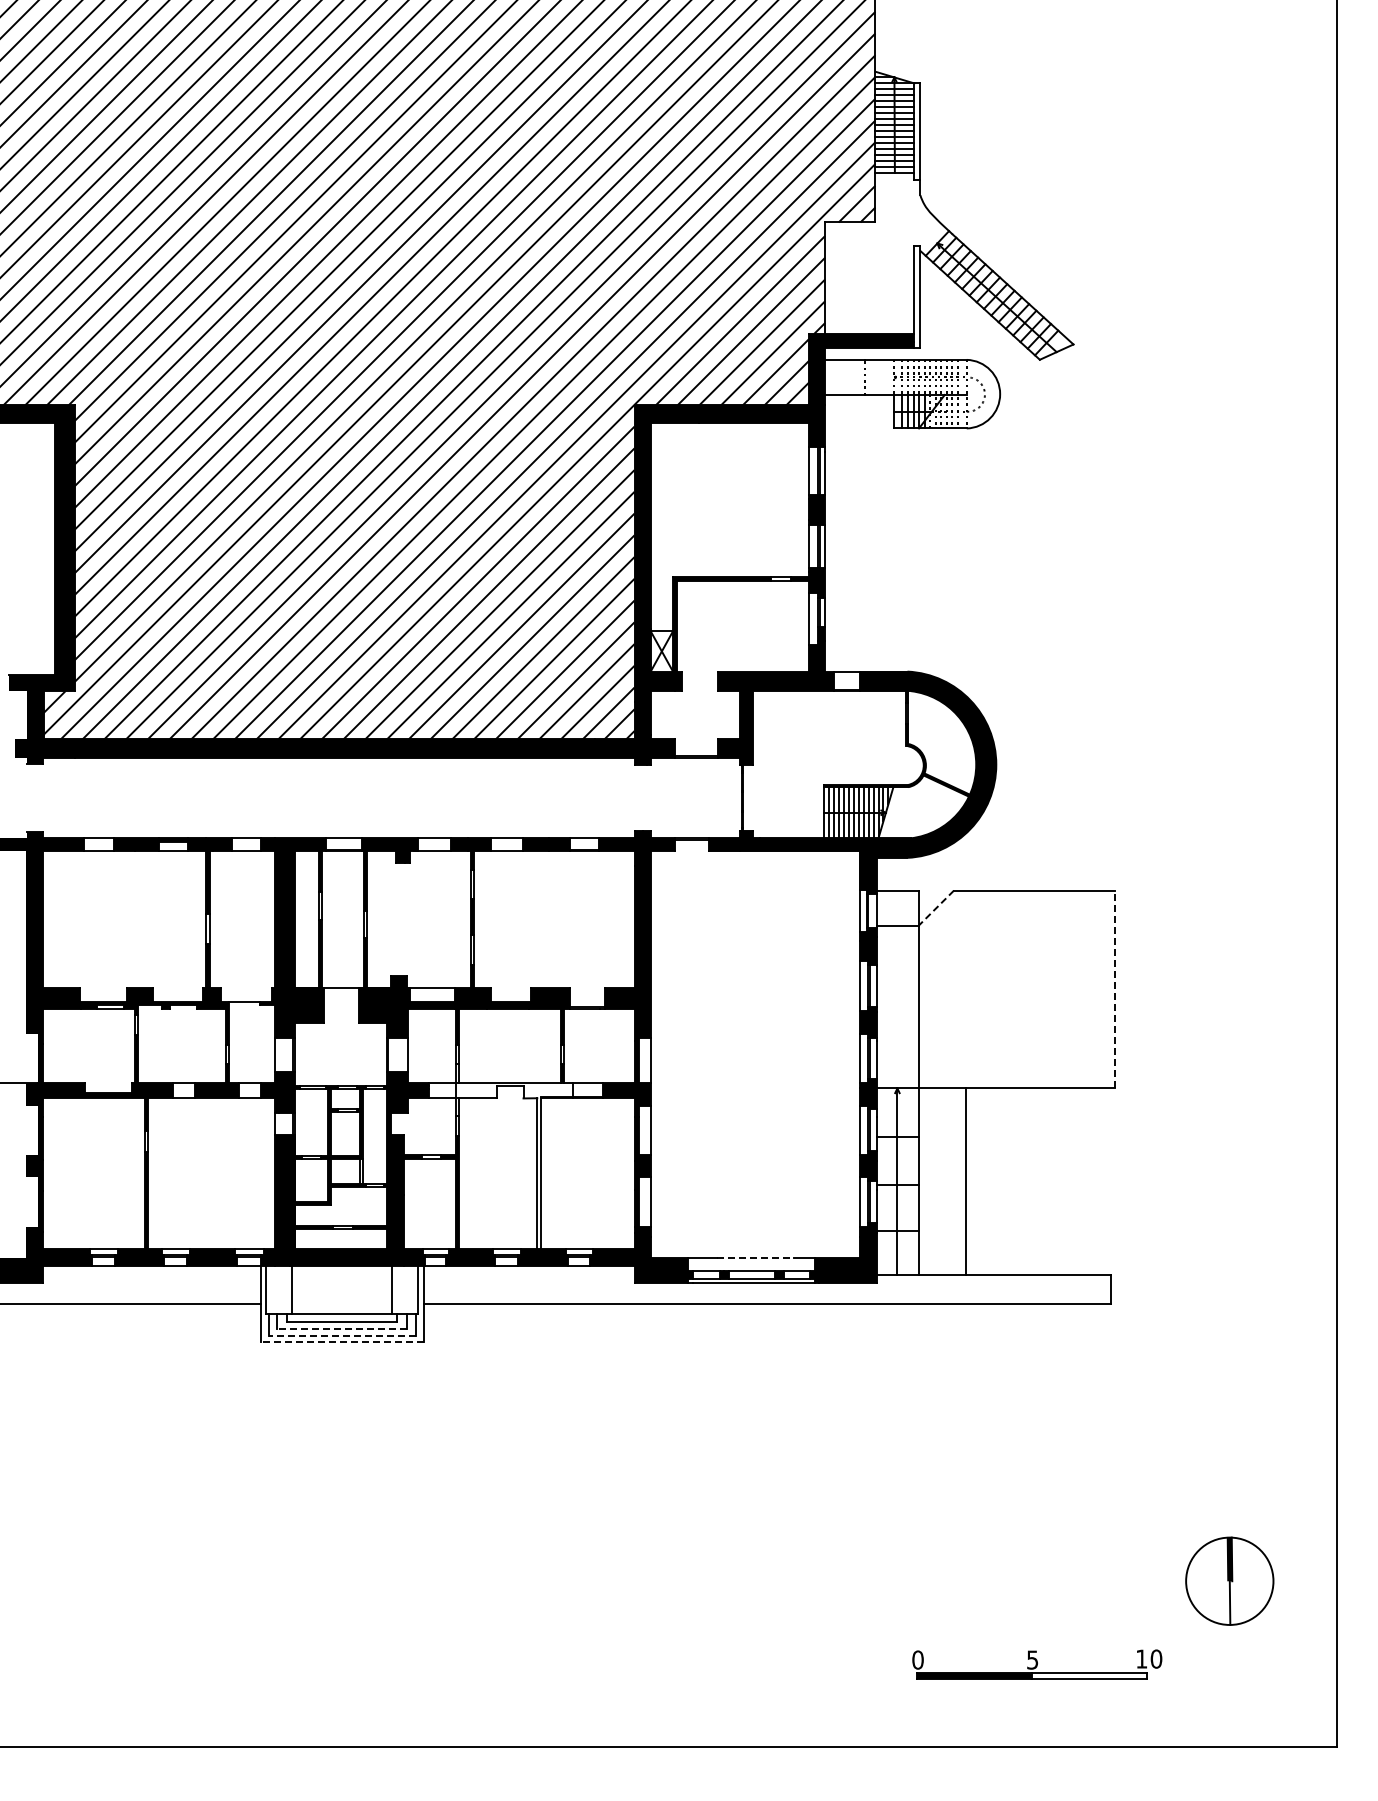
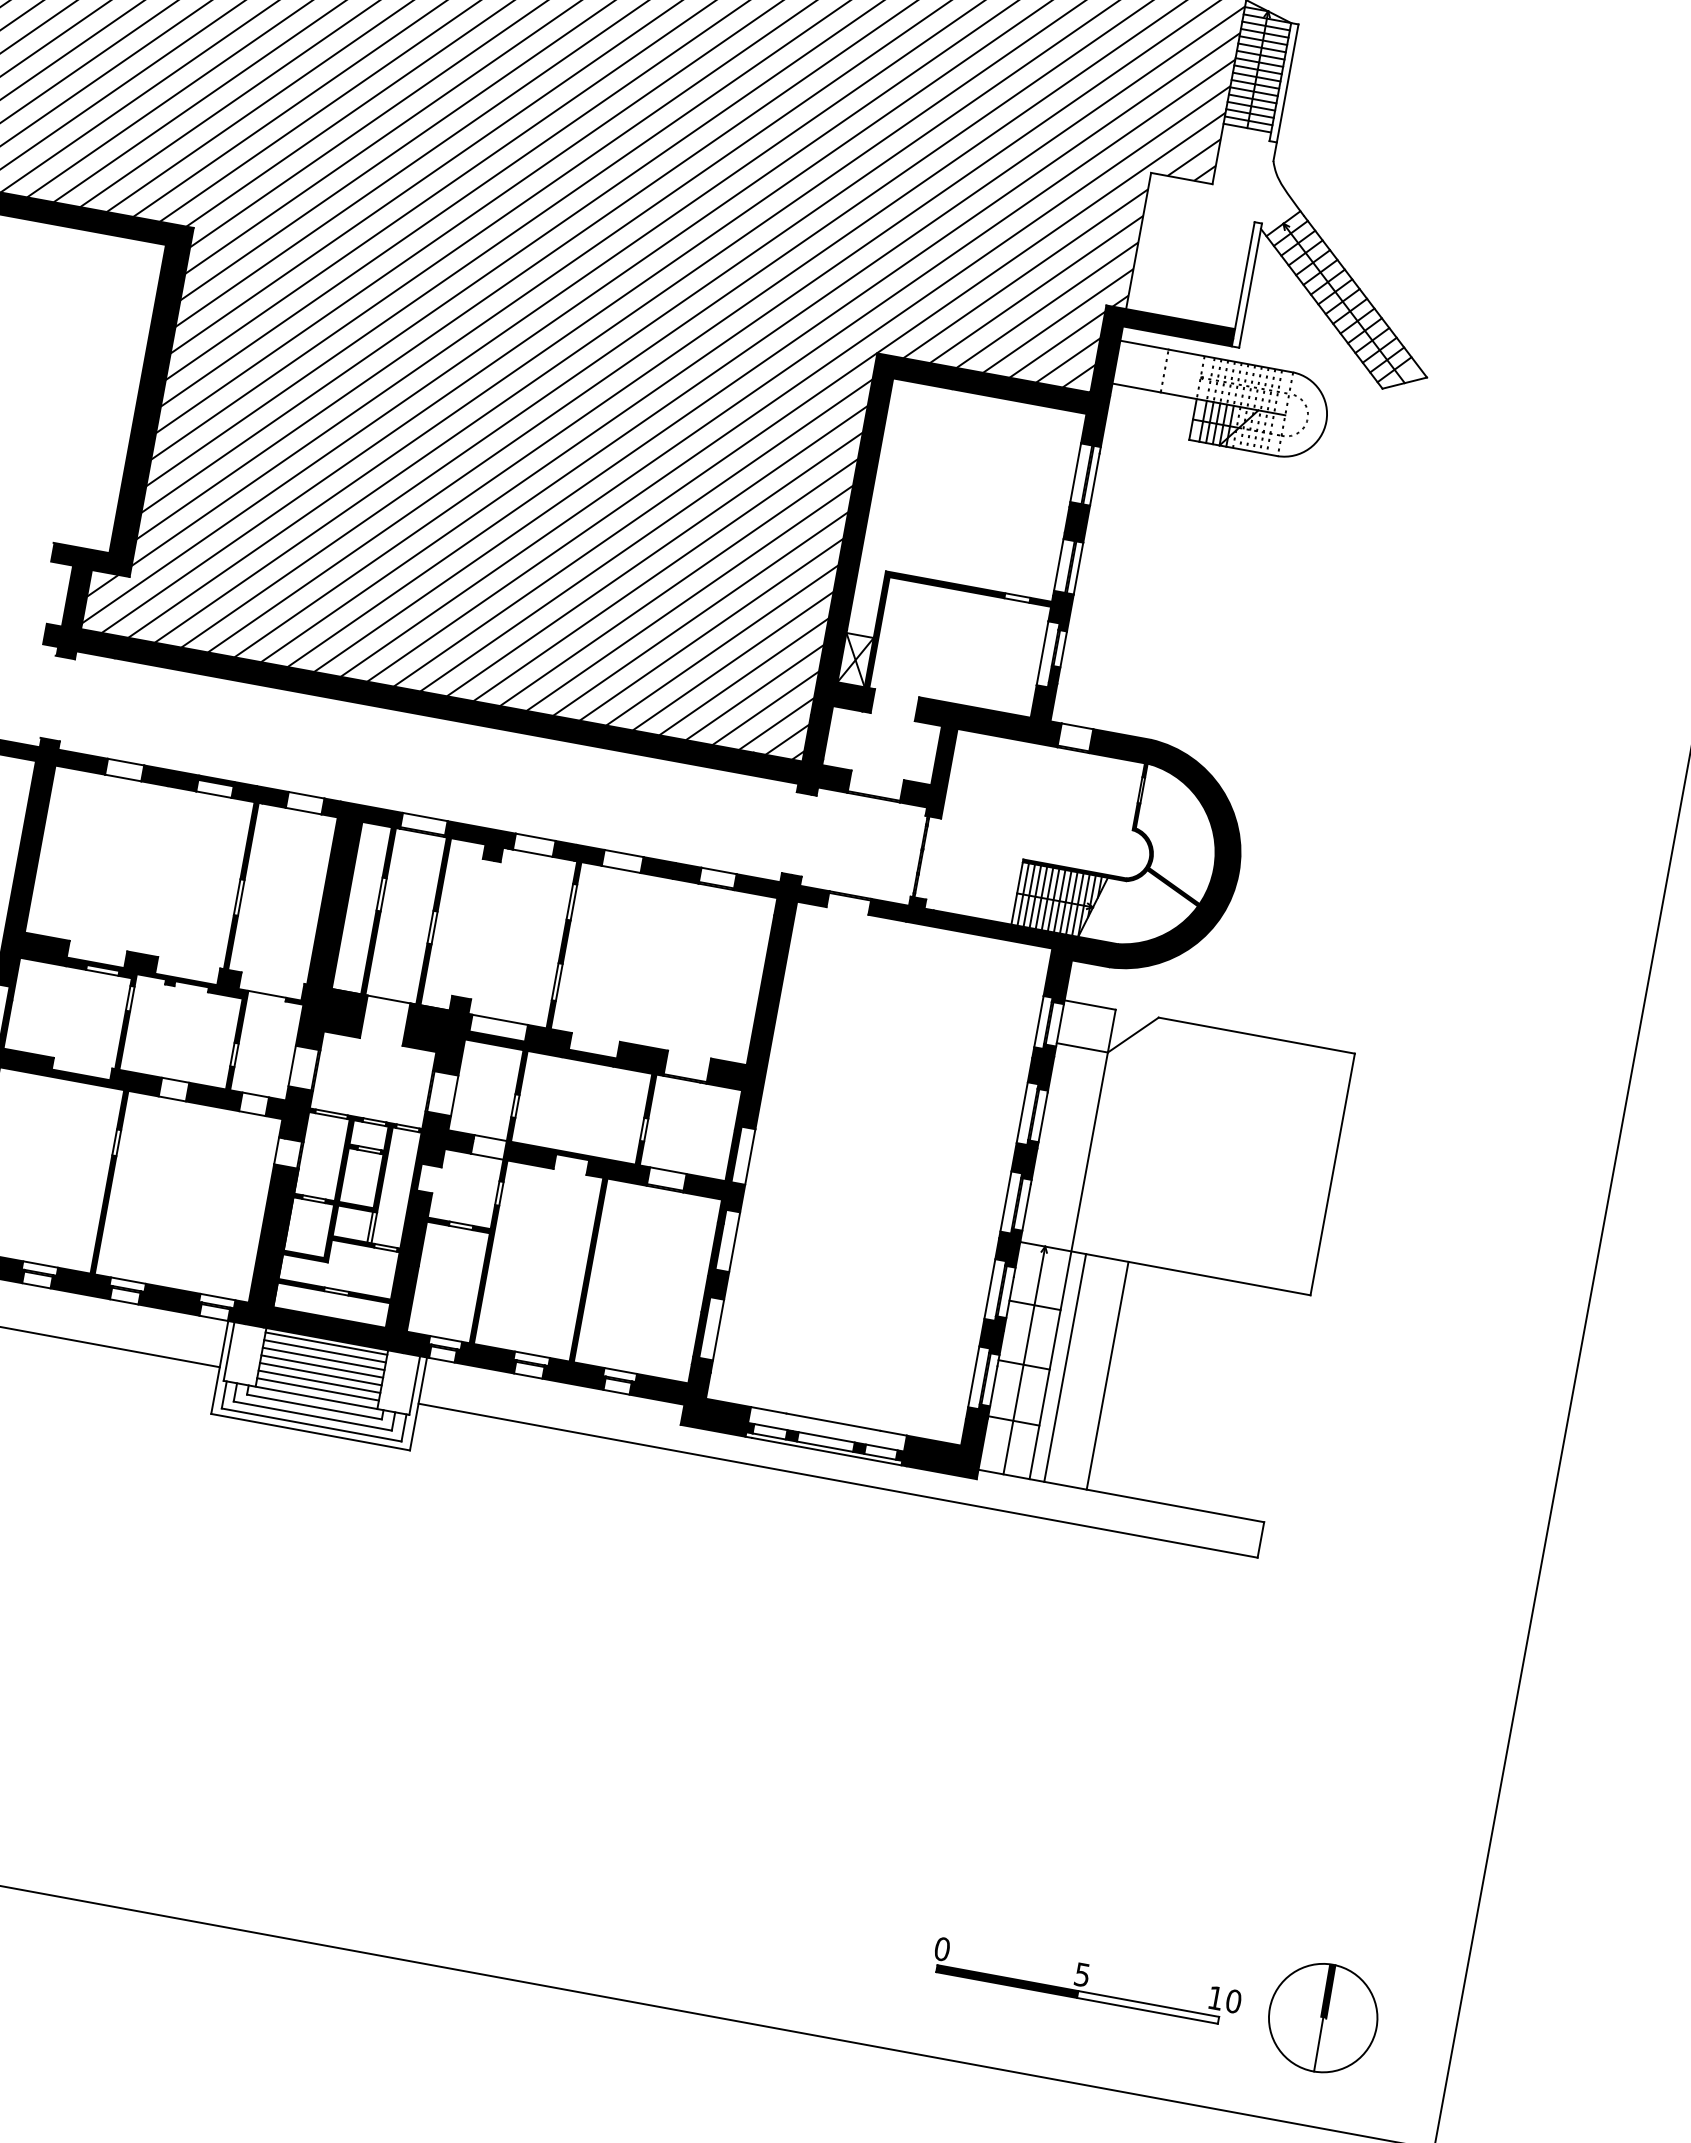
line: (936, 908) -> (1133, 1035), dashed -> solid
line: (1114, 989) -> (1332, 1174), dashed -> solid
fill: (513, 1155) -> (561, 1242), added
line: (930, 1181) -> (1064, 1367), added
line: (755, 1258) -> (833, 1422), dashed -> solid
line: (341, 1269) -> (325, 1343), added
line: (341, 1276) -> (324, 1351), added
line: (341, 1282) -> (322, 1358), added
line: (341, 1288) -> (321, 1366), added
line: (341, 1294) -> (320, 1373), added
line: (341, 1301) -> (318, 1382), added
line: (341, 1307) -> (317, 1389), added
line: (341, 1329) -> (312, 1416), dashed -> solid
line: (342, 1336) -> (312, 1425), dashed -> solid
line: (341, 1342) -> (309, 1432), dashed -> solid
part: (1229, 1580) -> (1323, 2017), moved

